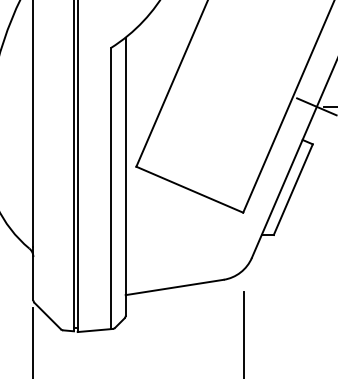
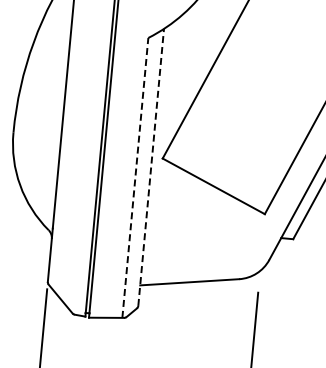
line: (125, 176) -> (150, 167), solid -> dashed
line: (110, 188) -> (134, 177), solid -> dashed

